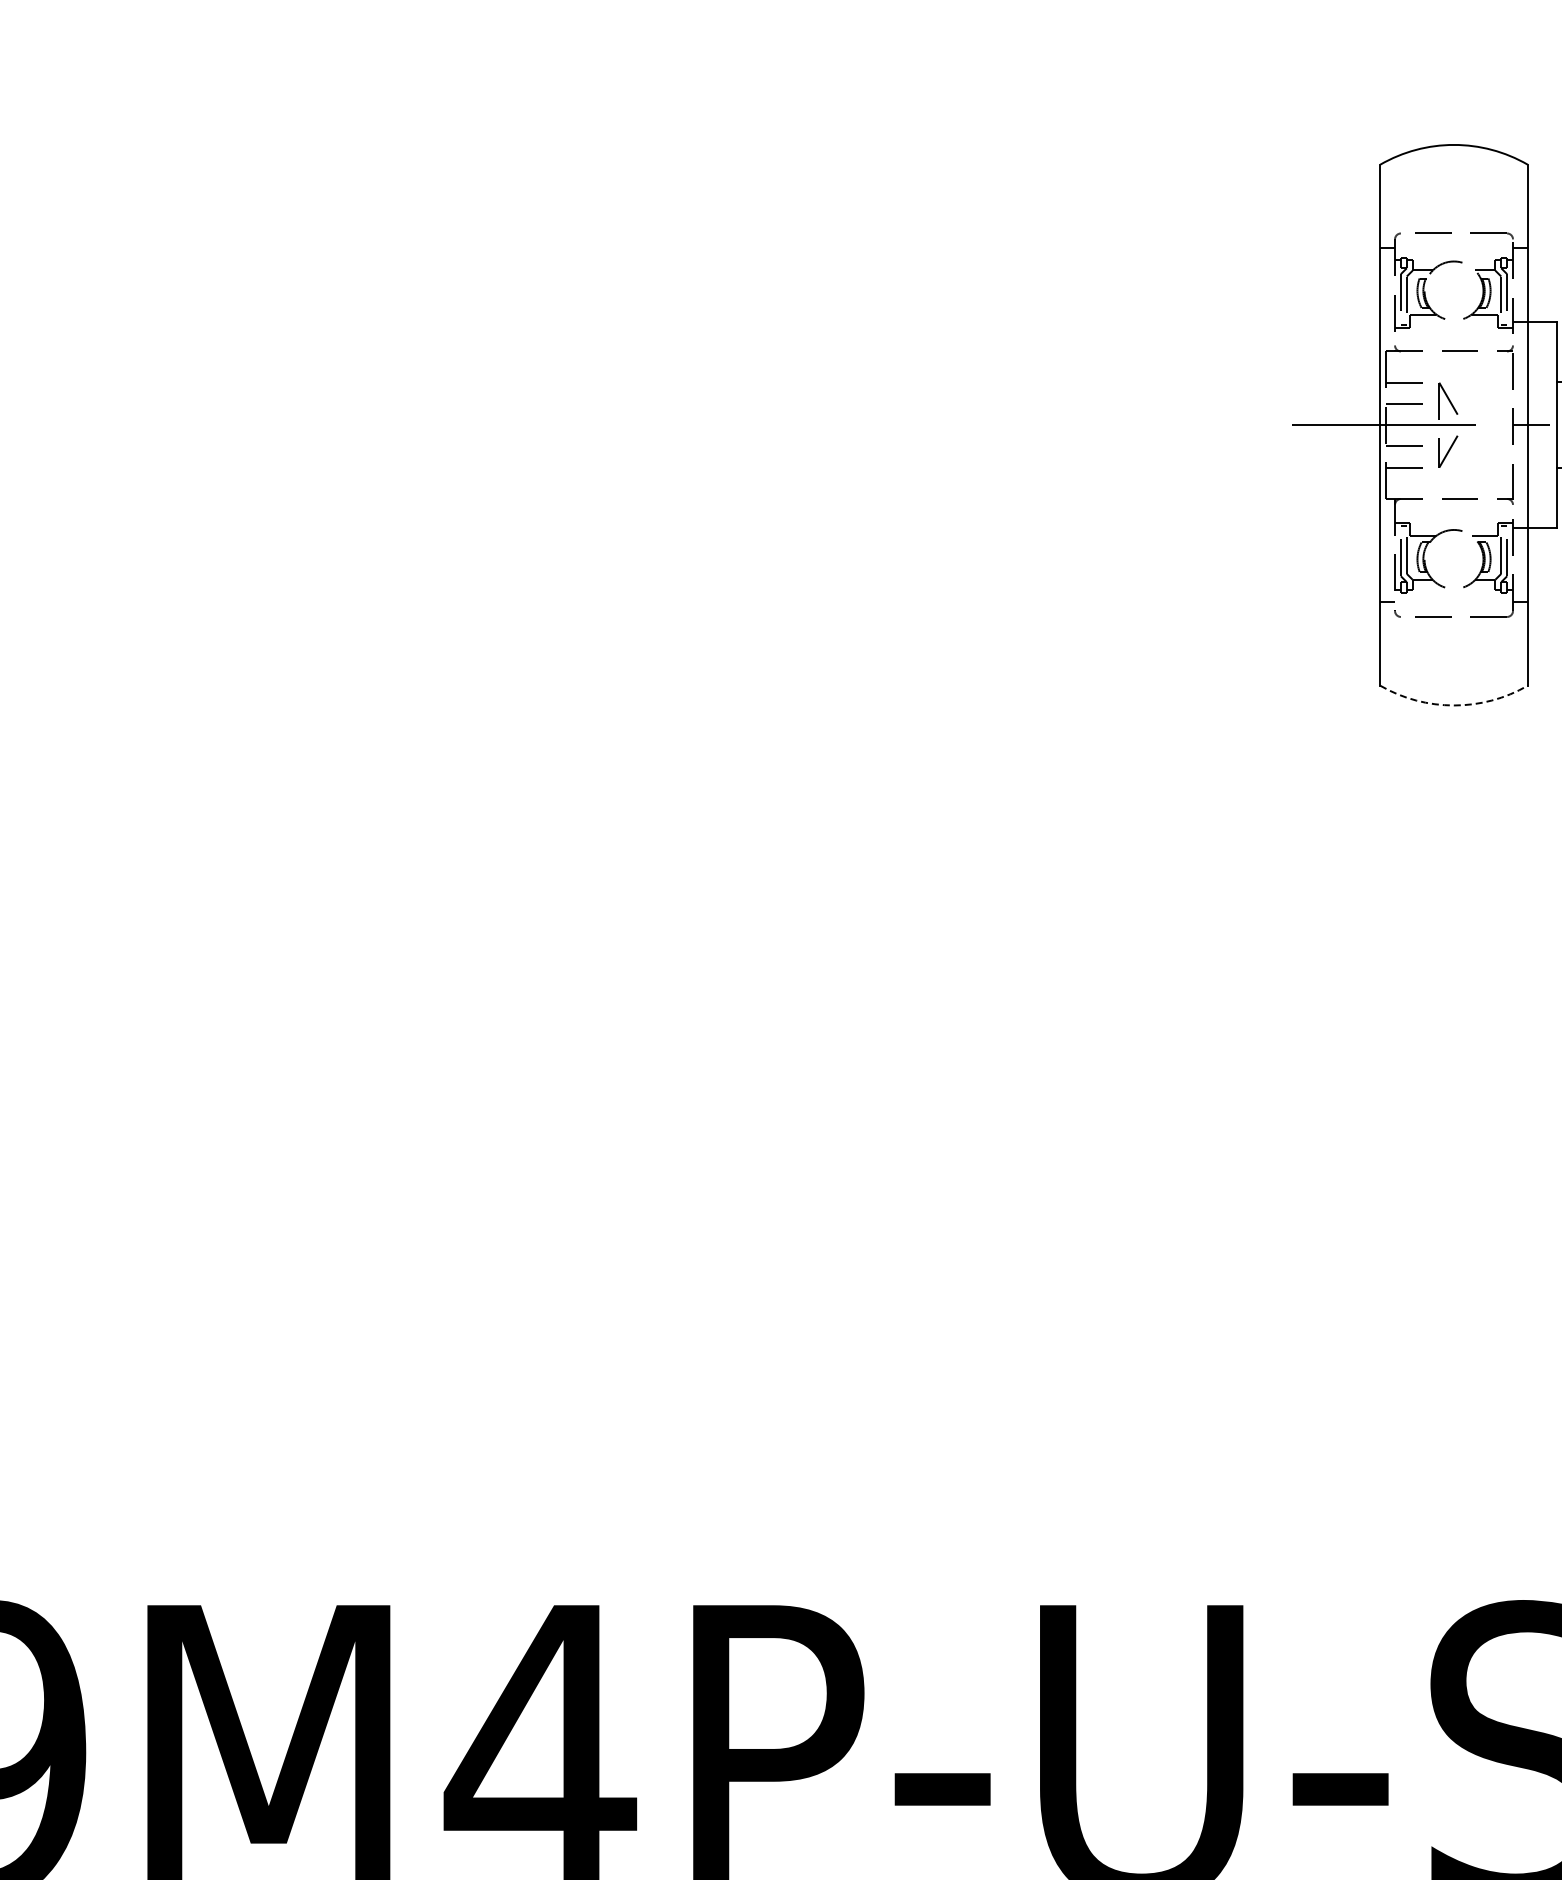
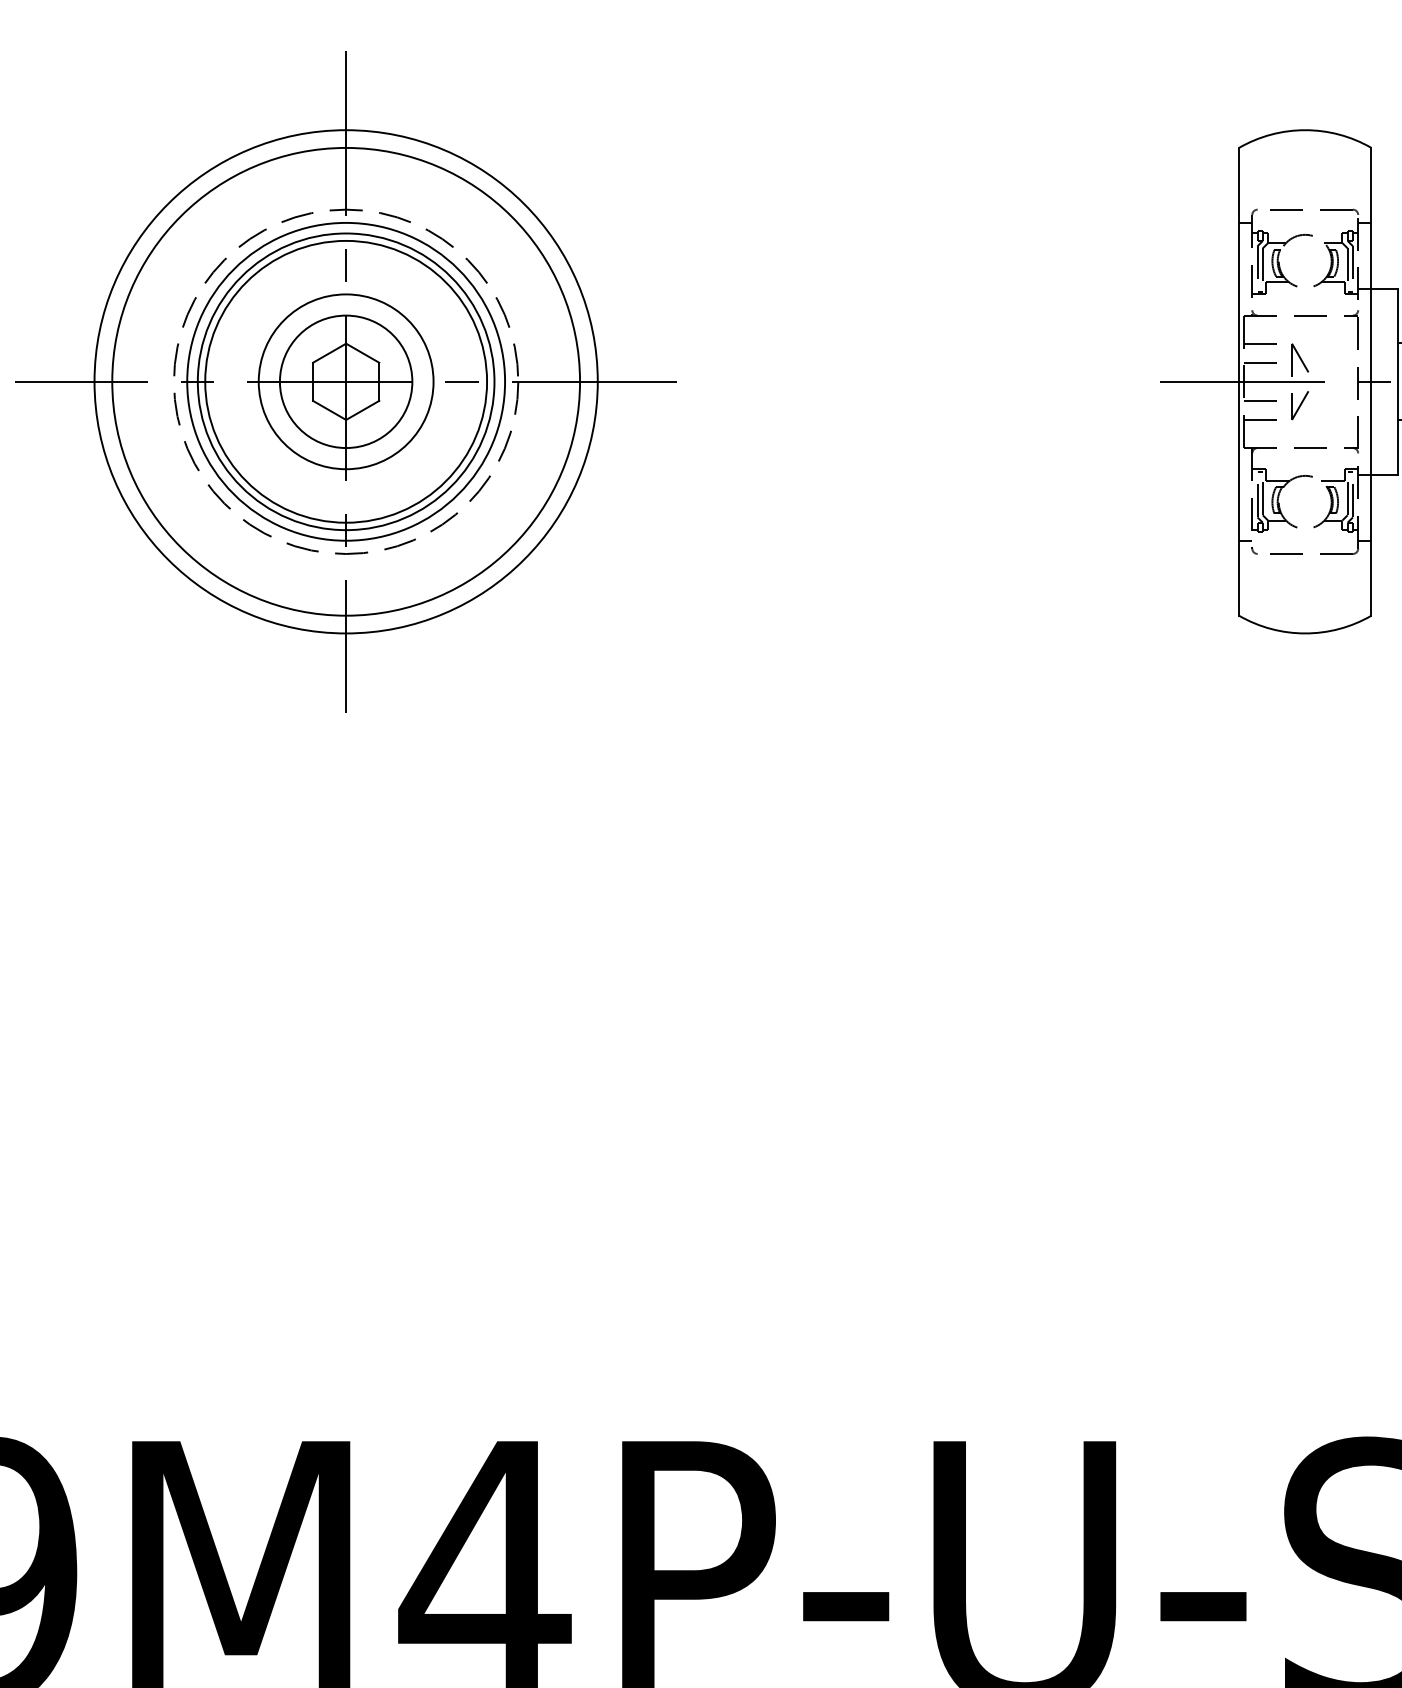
part: (385, 424) -> (345, 381), added
arc: (1454, 705) -> (1305, 633), dashed -> solid

